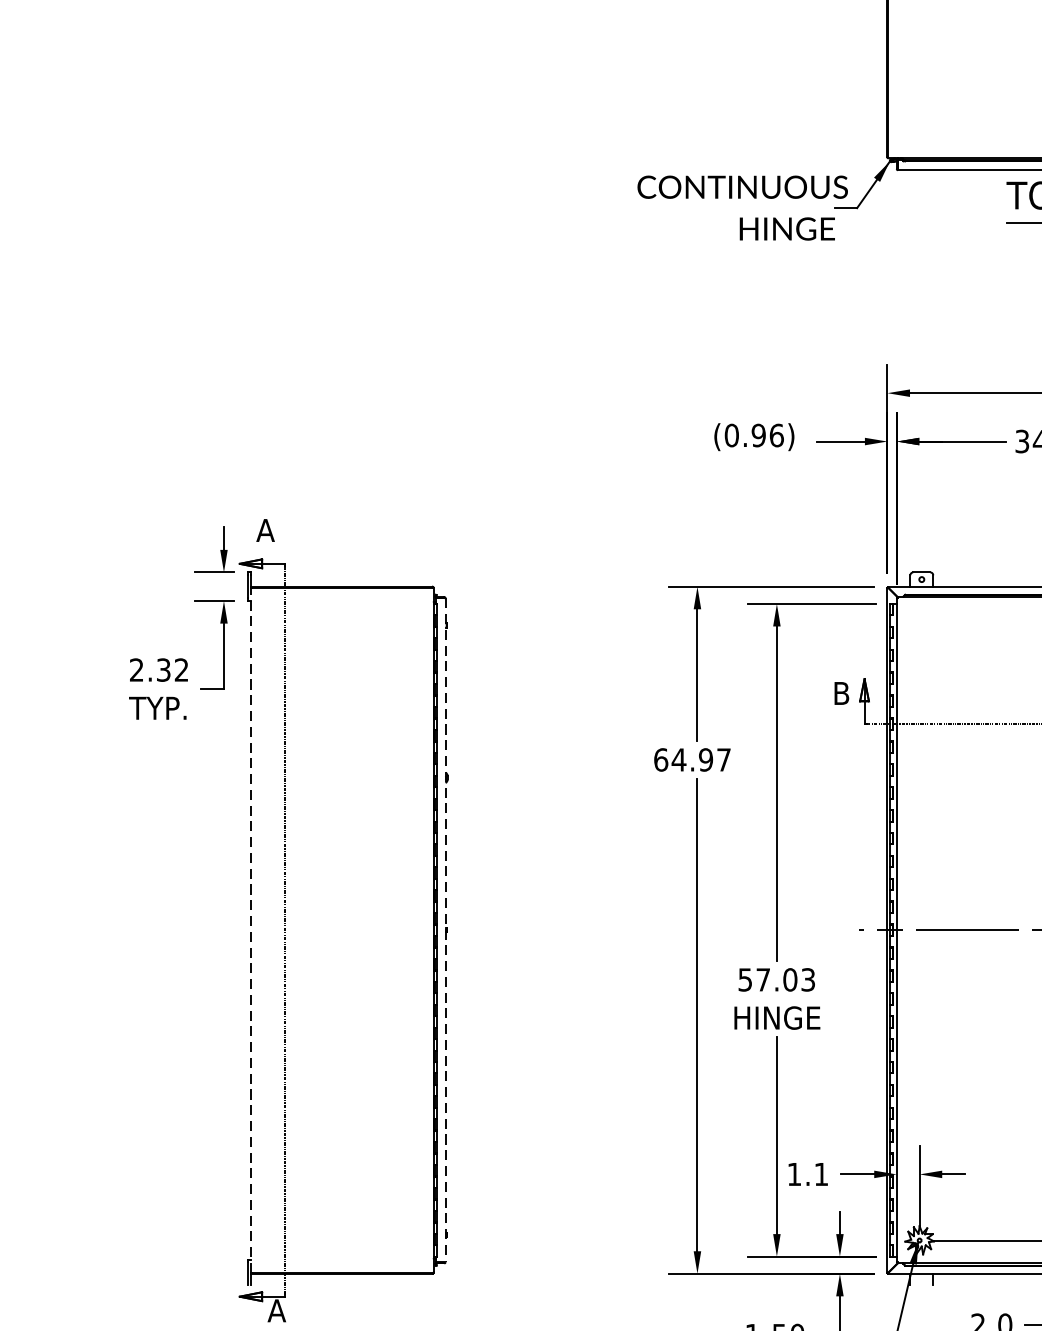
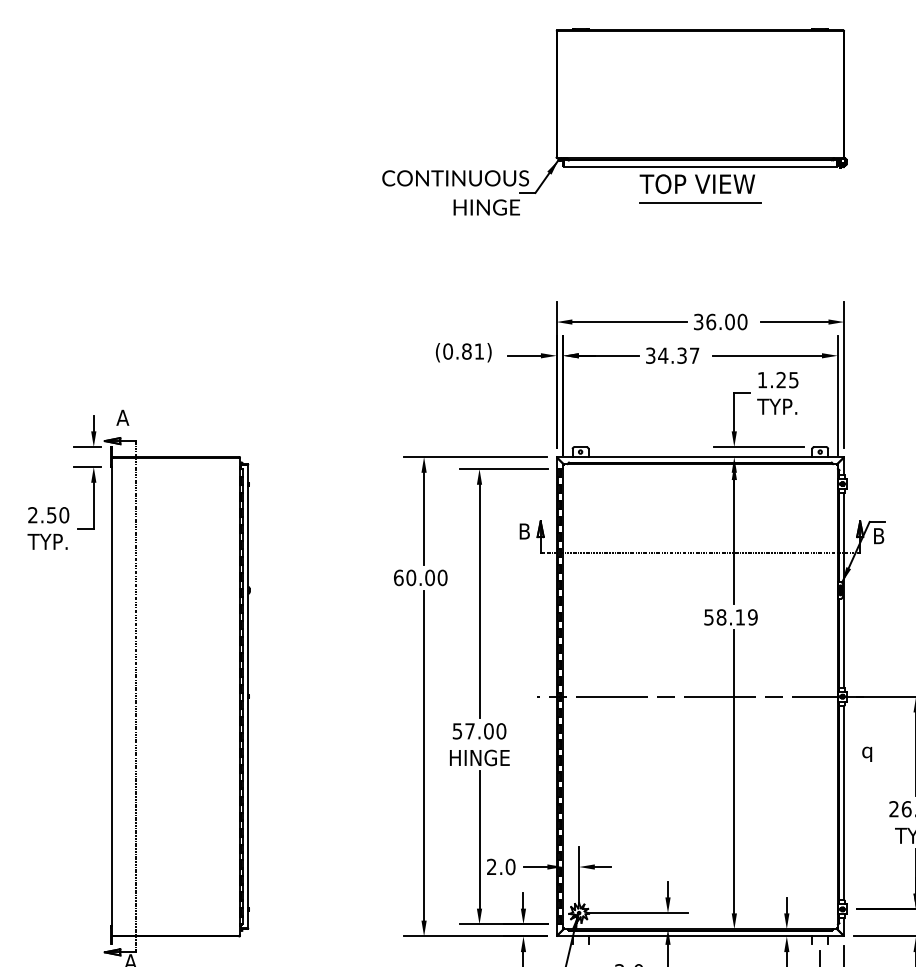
text: (768, 435) -> (473, 351), (0.96) -> (0.81)
text: (173, 670) -> (58, 515), 2.32 -> 2.50
text: (700, 759) -> (426, 577), 64.97 -> 60.00
line: (250, 929) -> (112, 696), dashed -> solid
line: (445, 929) -> (248, 696), dashed -> solid
text: (808, 980) -> (501, 731), 57.03 -> 57.00
text: (808, 1173) -> (501, 866), 1.1 -> 2.0

